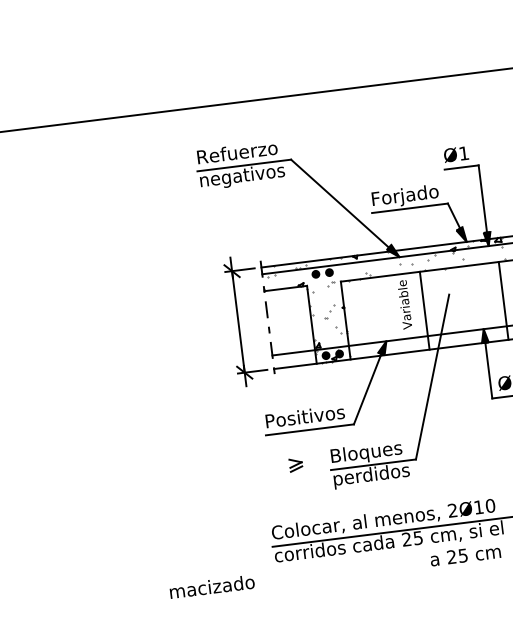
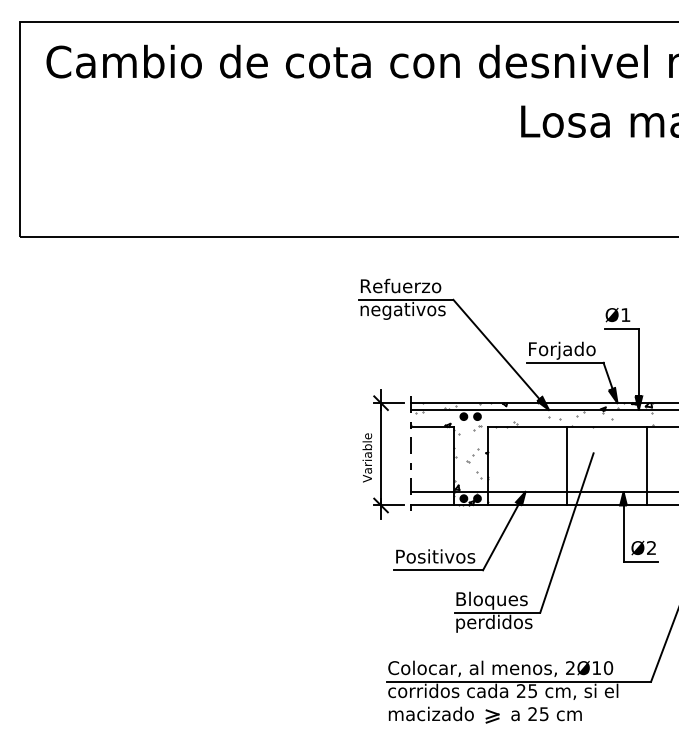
text: (404, 304) -> (367, 457), moved
part: (295, 465) -> (492, 716), moved
text: (465, 555) -> (546, 714), moved
text: (211, 586) -> (430, 713), moved

